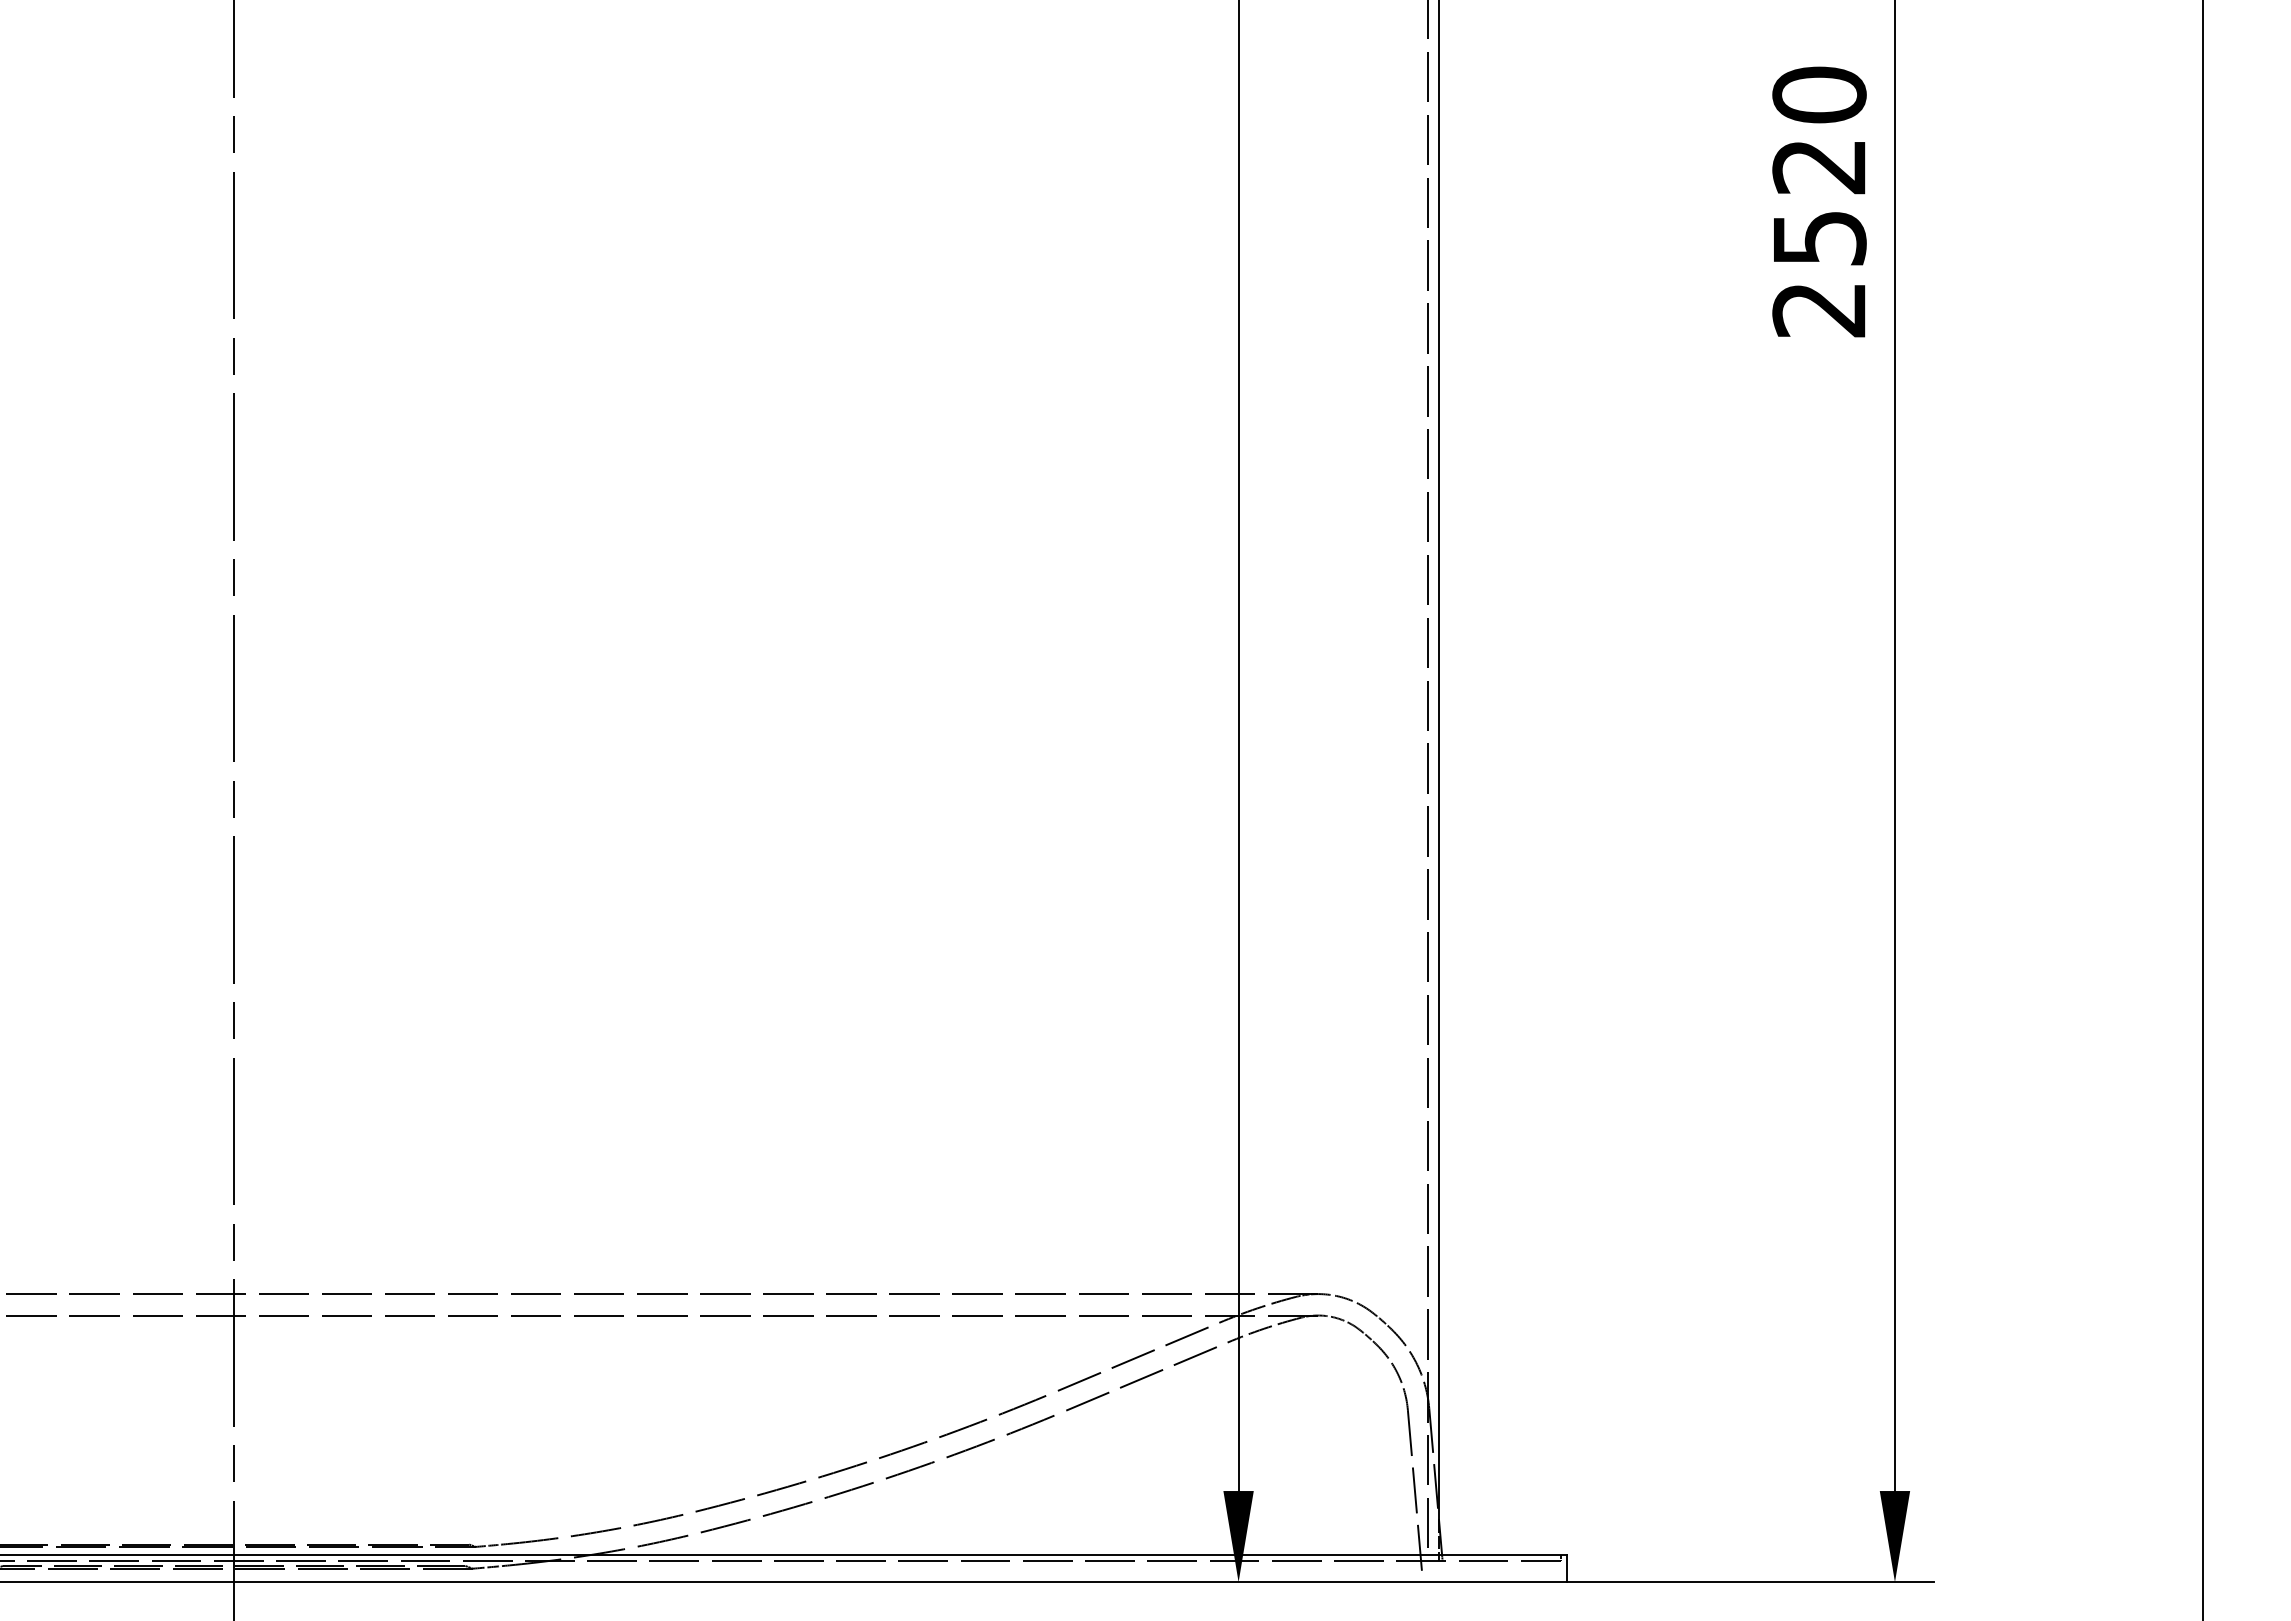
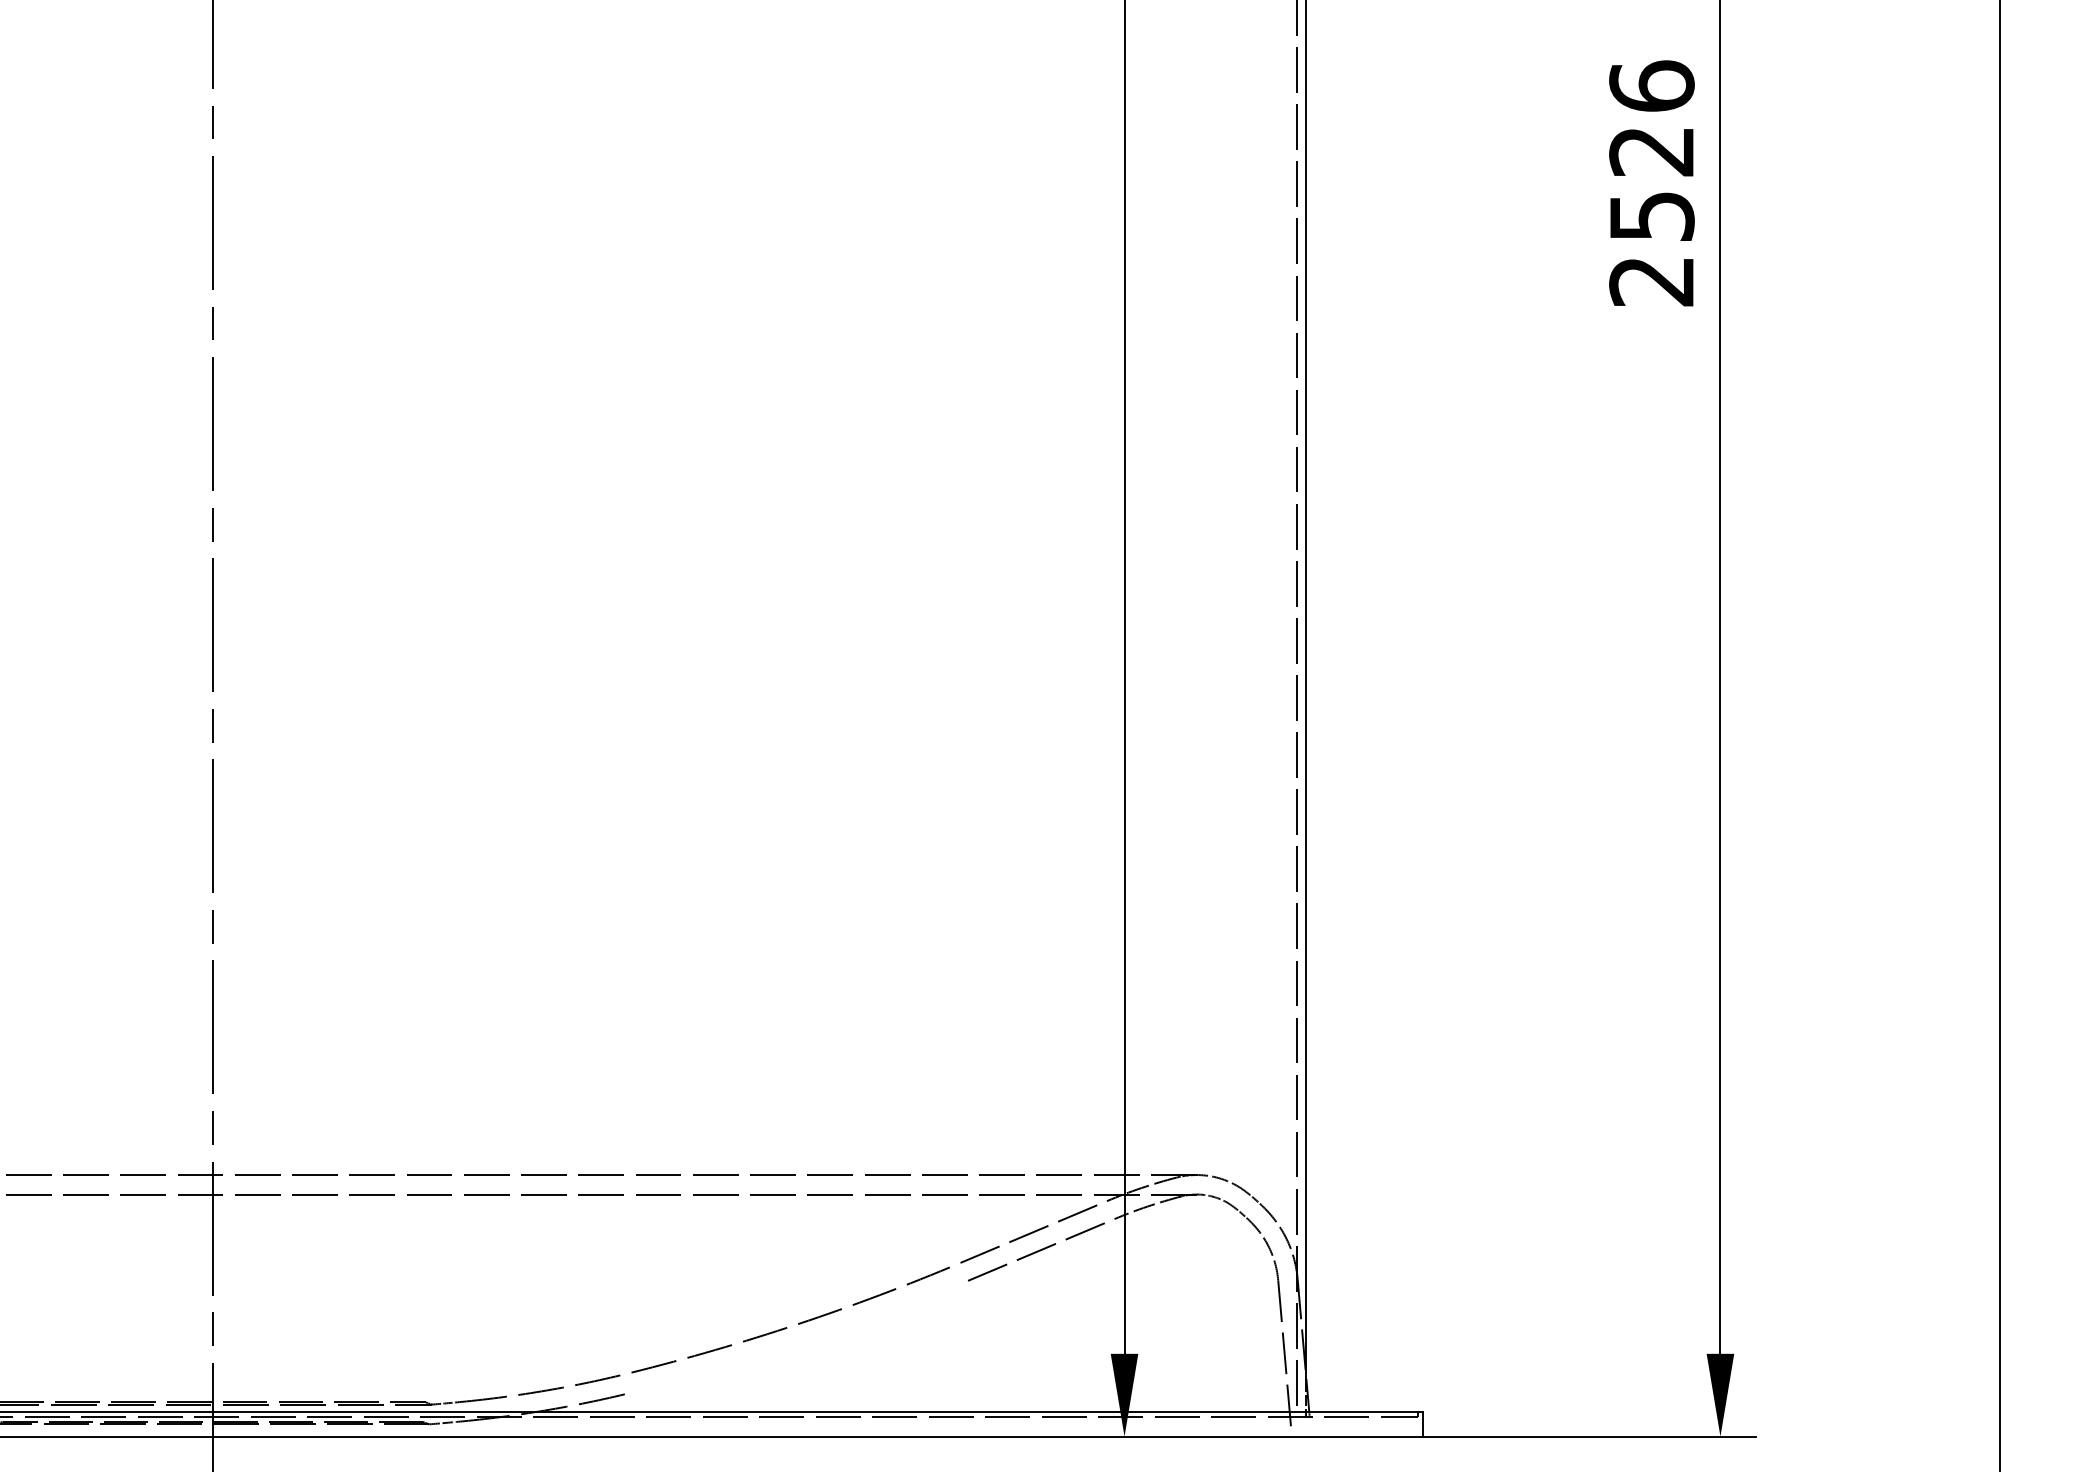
text: (1819, 94) -> (1651, 85), 2520 -> 2526
arc: (885, 1477) -> (803, 1341), removed

